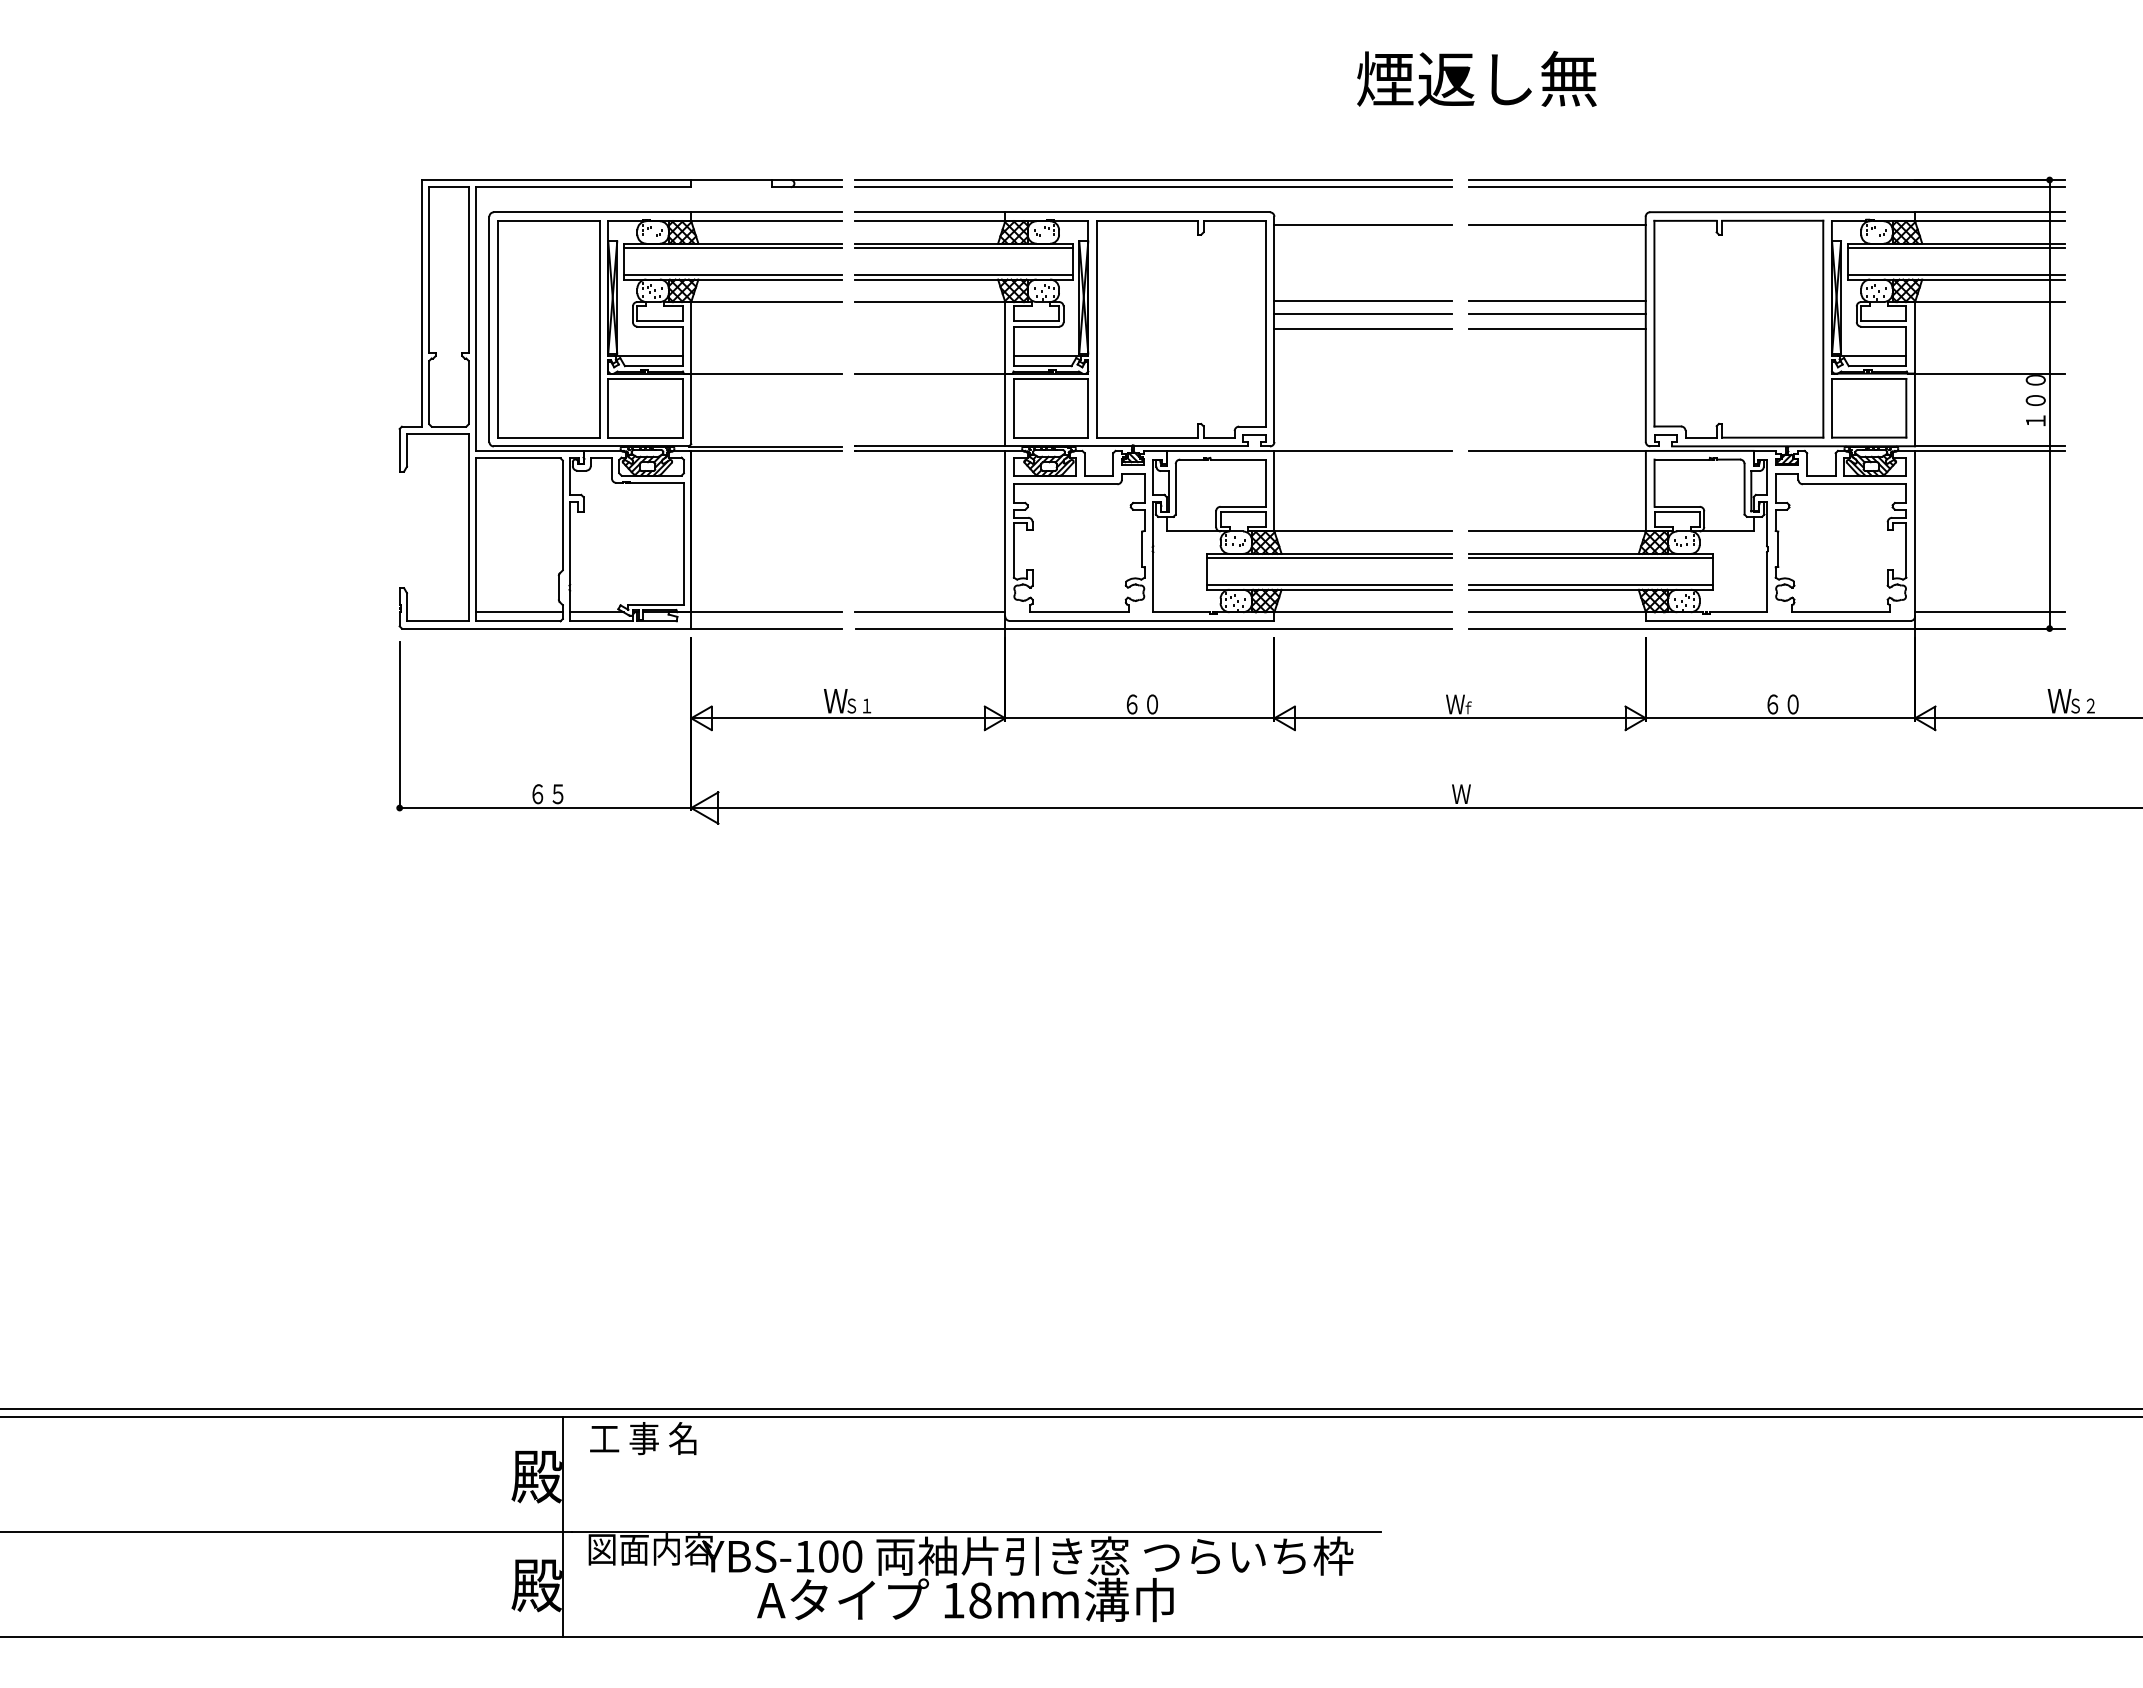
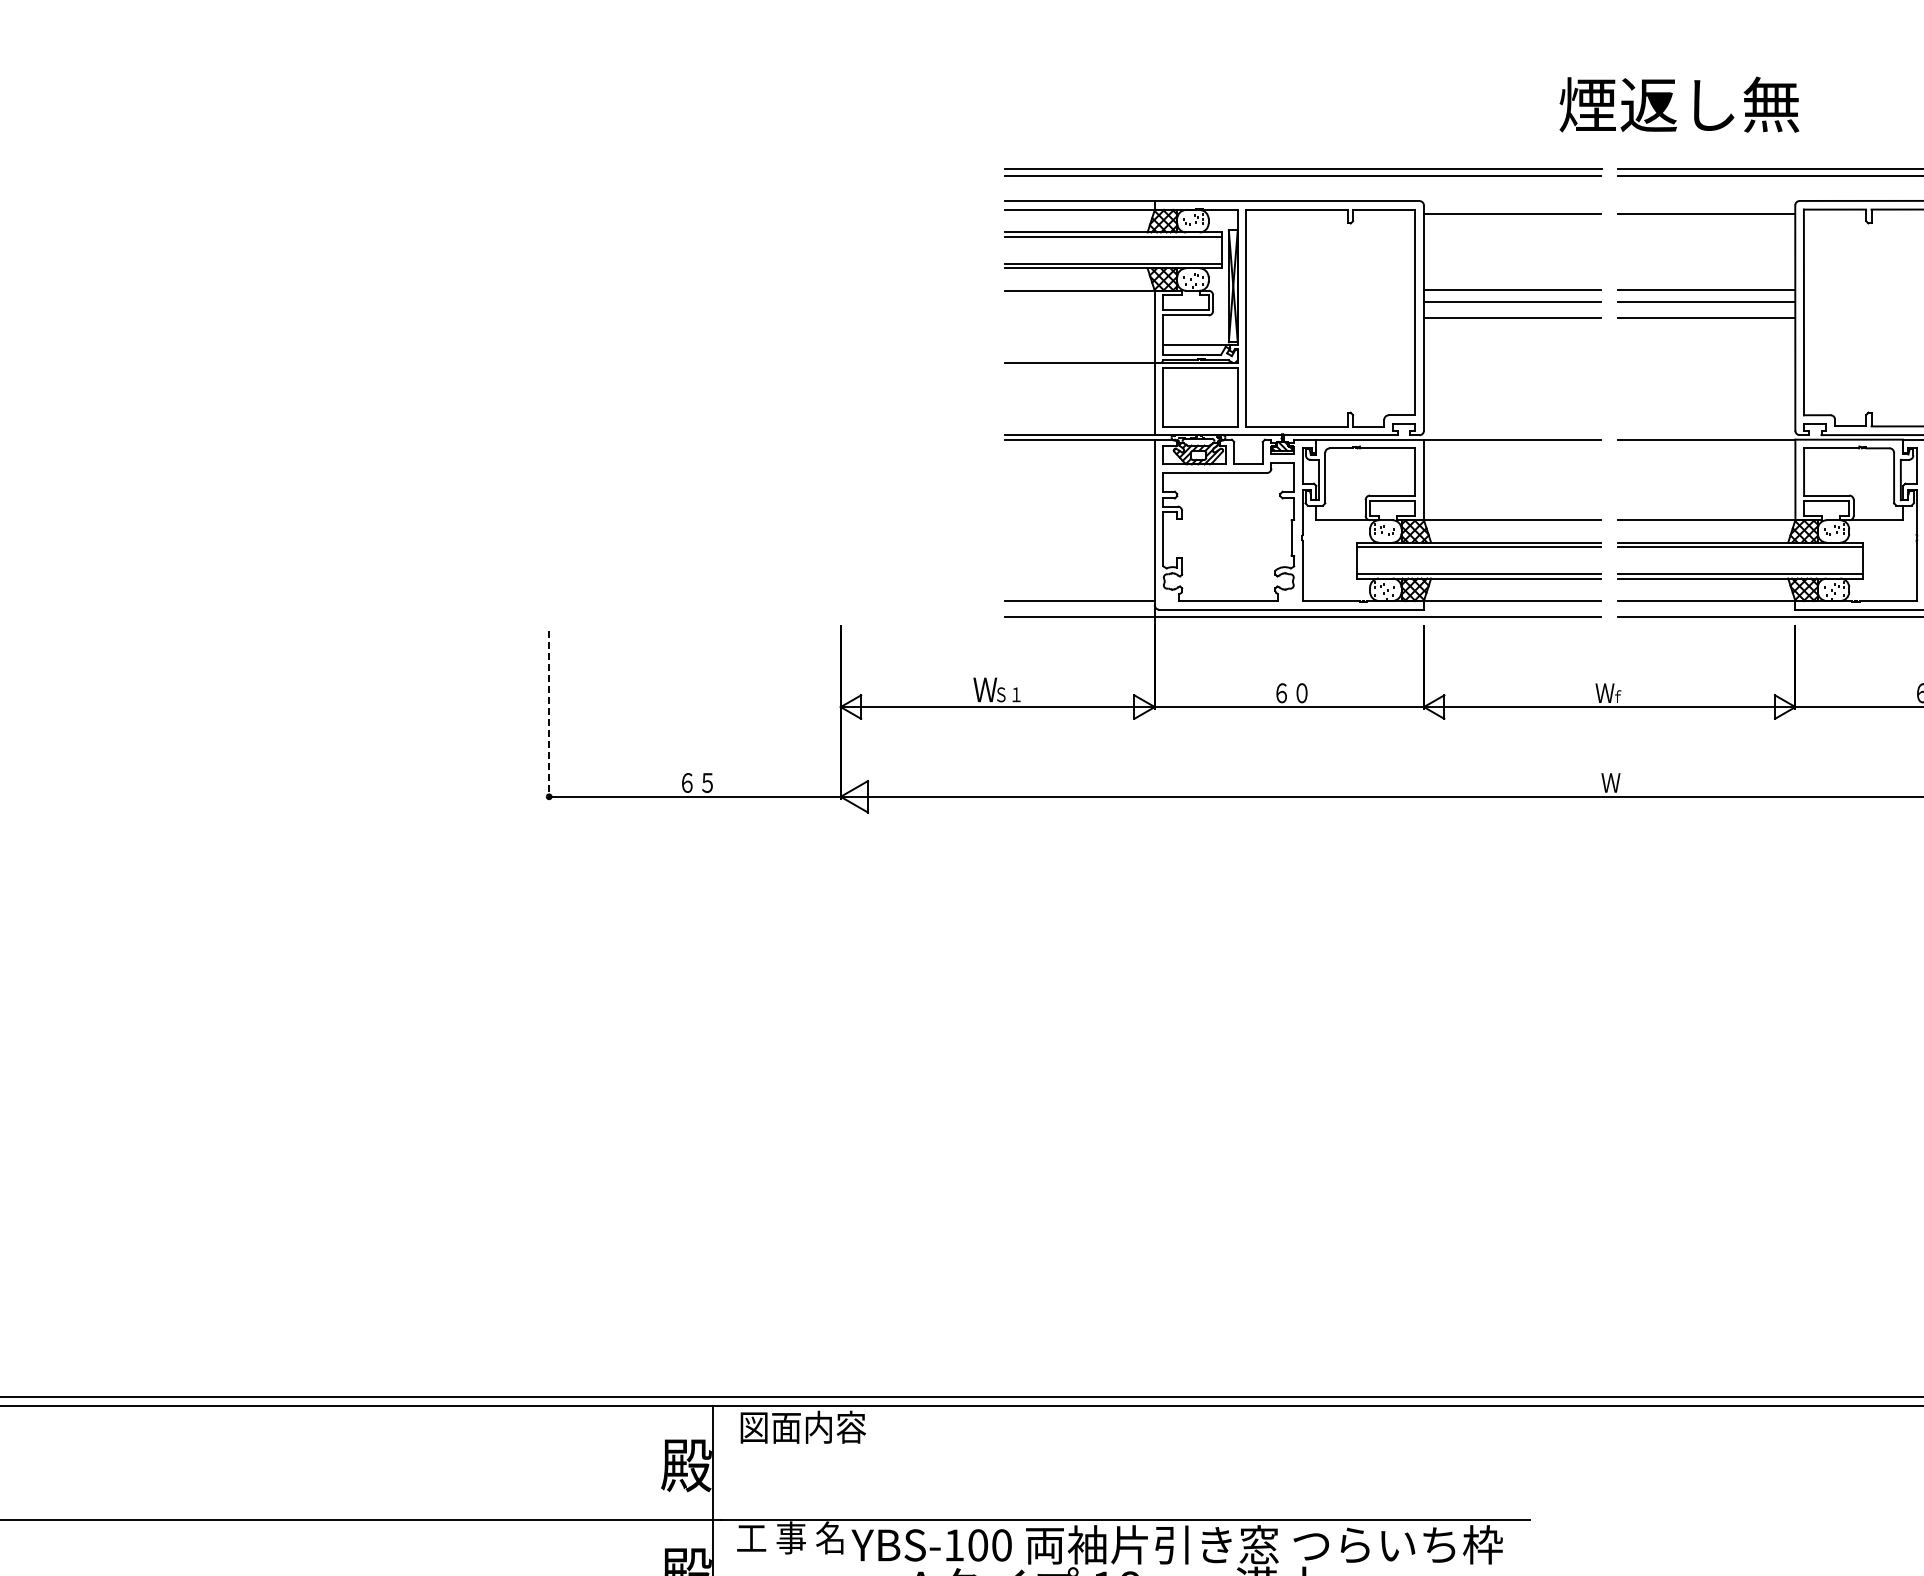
text: (1476, 78) -> (1679, 104), moved
part: (620, 404) -> (770, 393), removed
line: (399, 726) -> (549, 715), solid -> dashed
text: (653, 1438) -> (803, 1427), 工 事 名 -> 図面内容
text: (650, 1549) -> (800, 1538), 図面内容 -> 工 事 名

